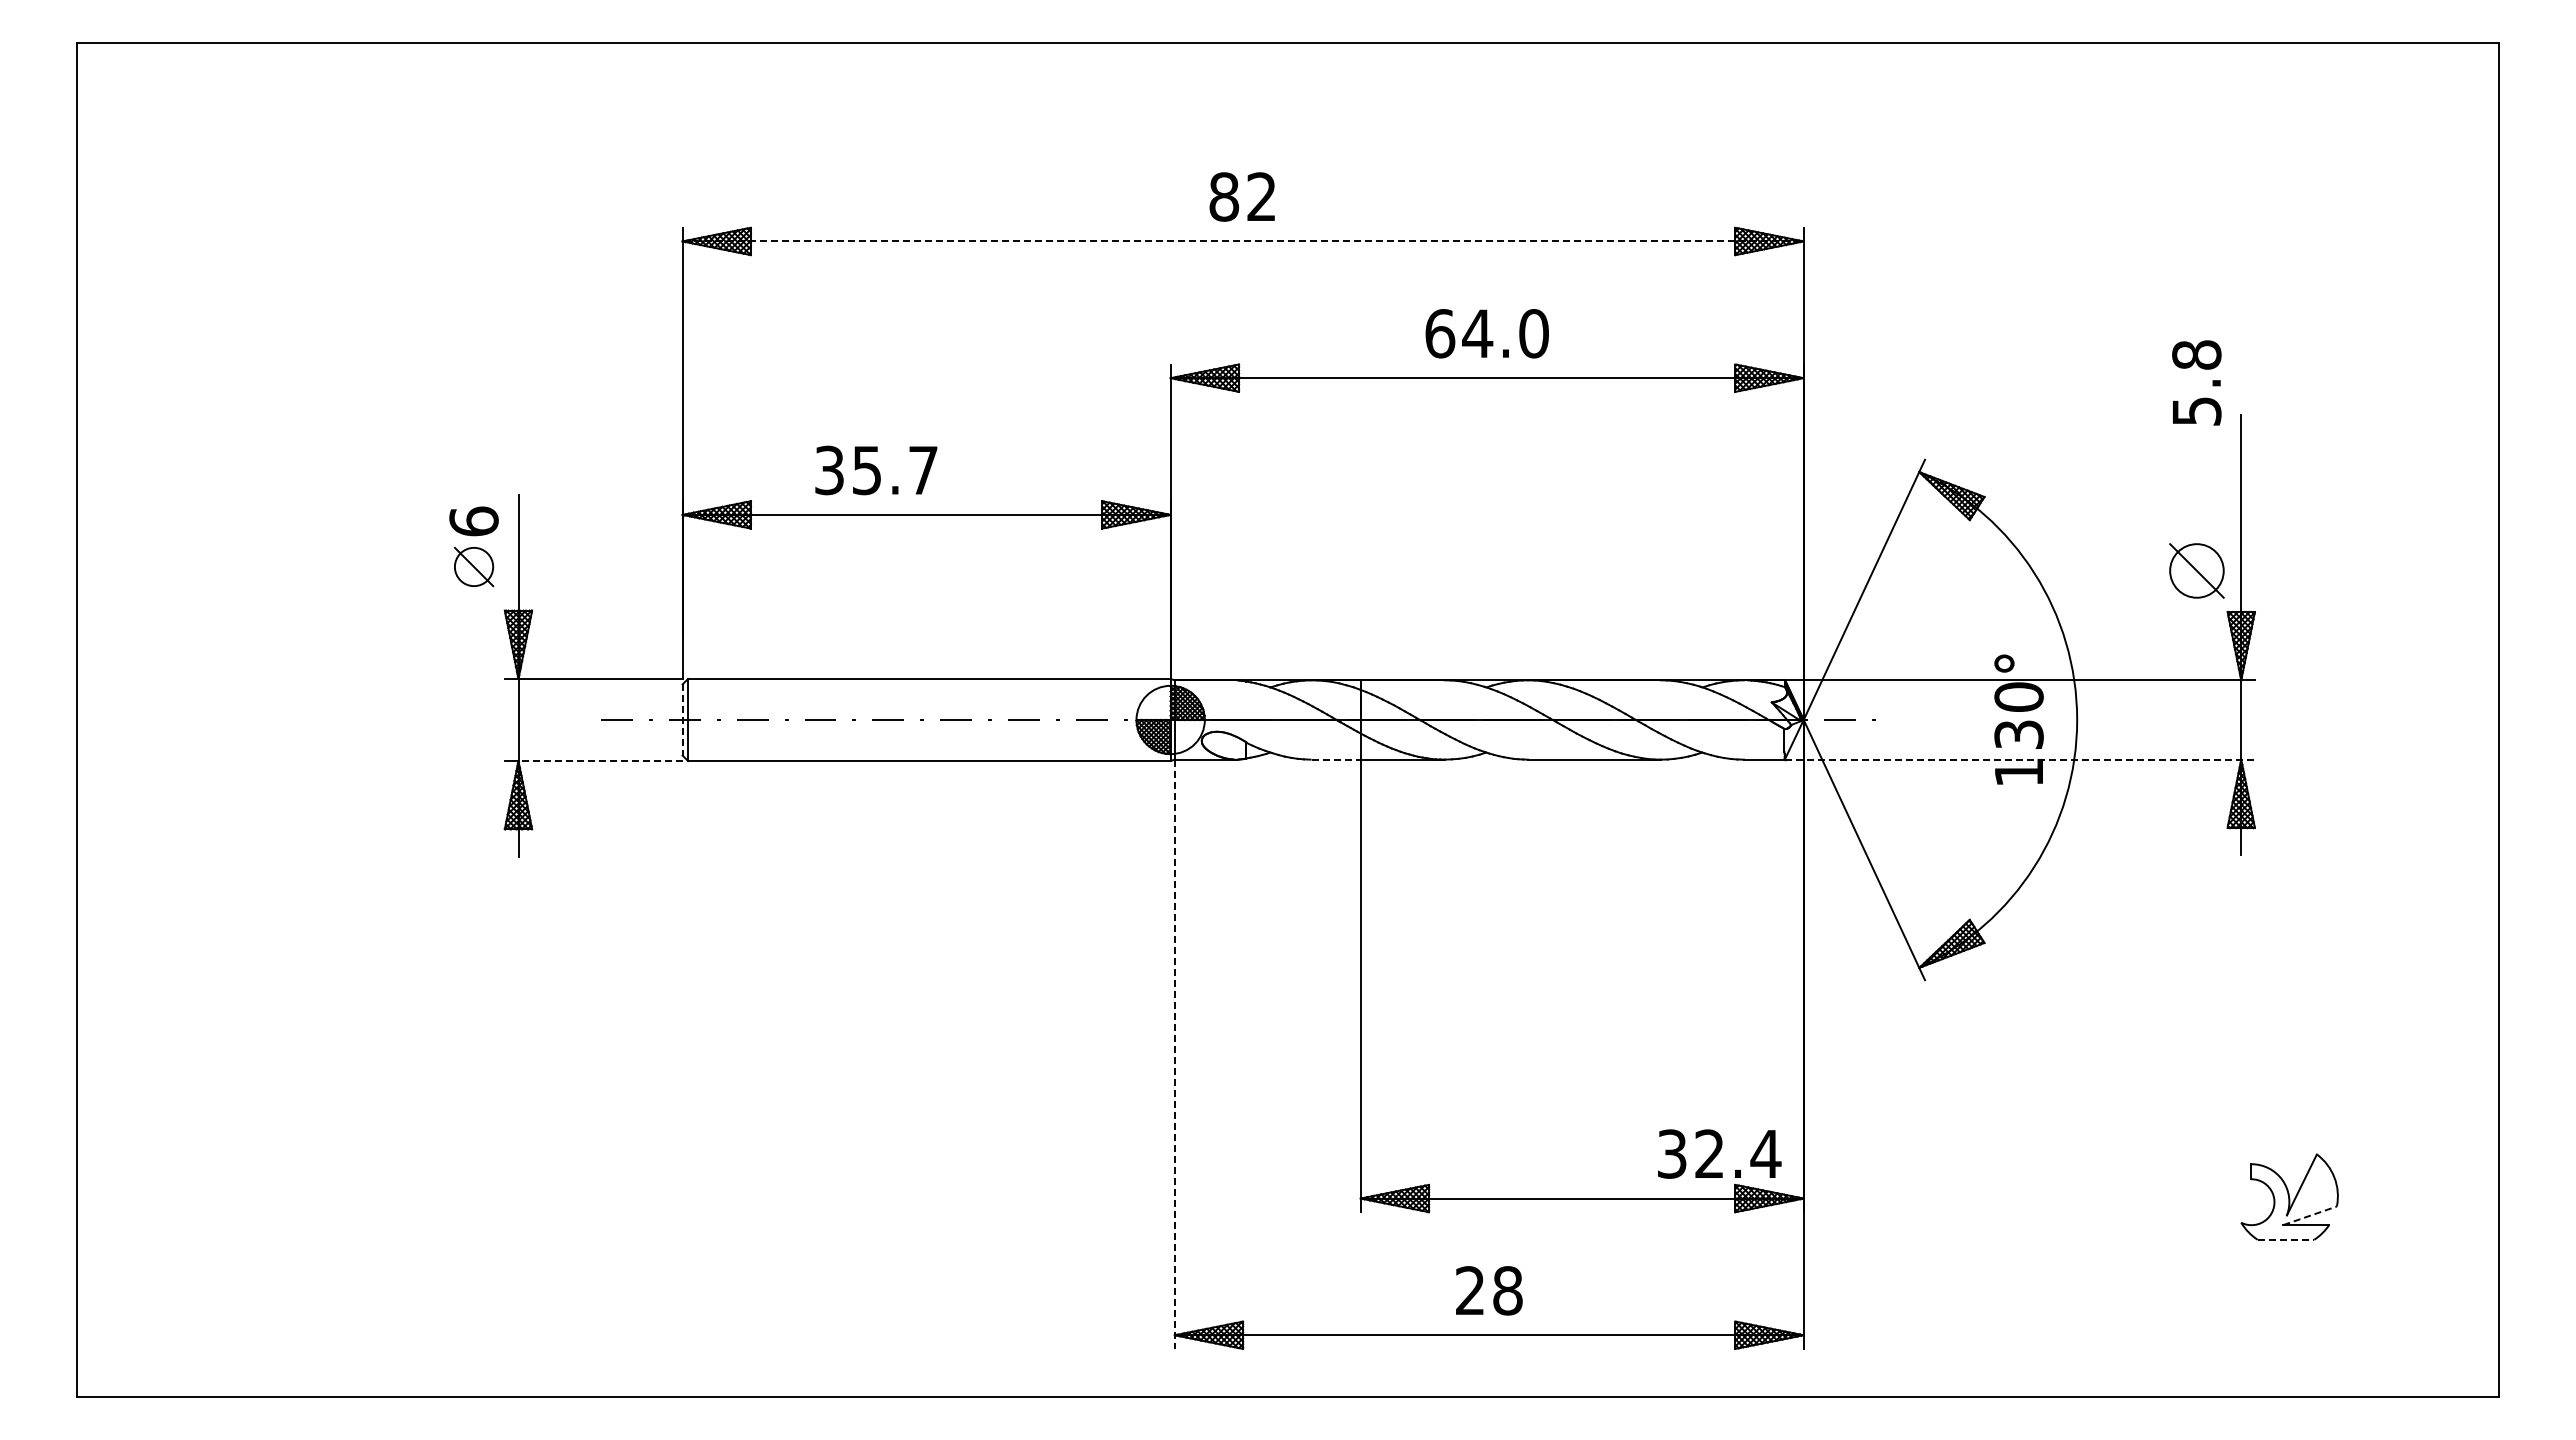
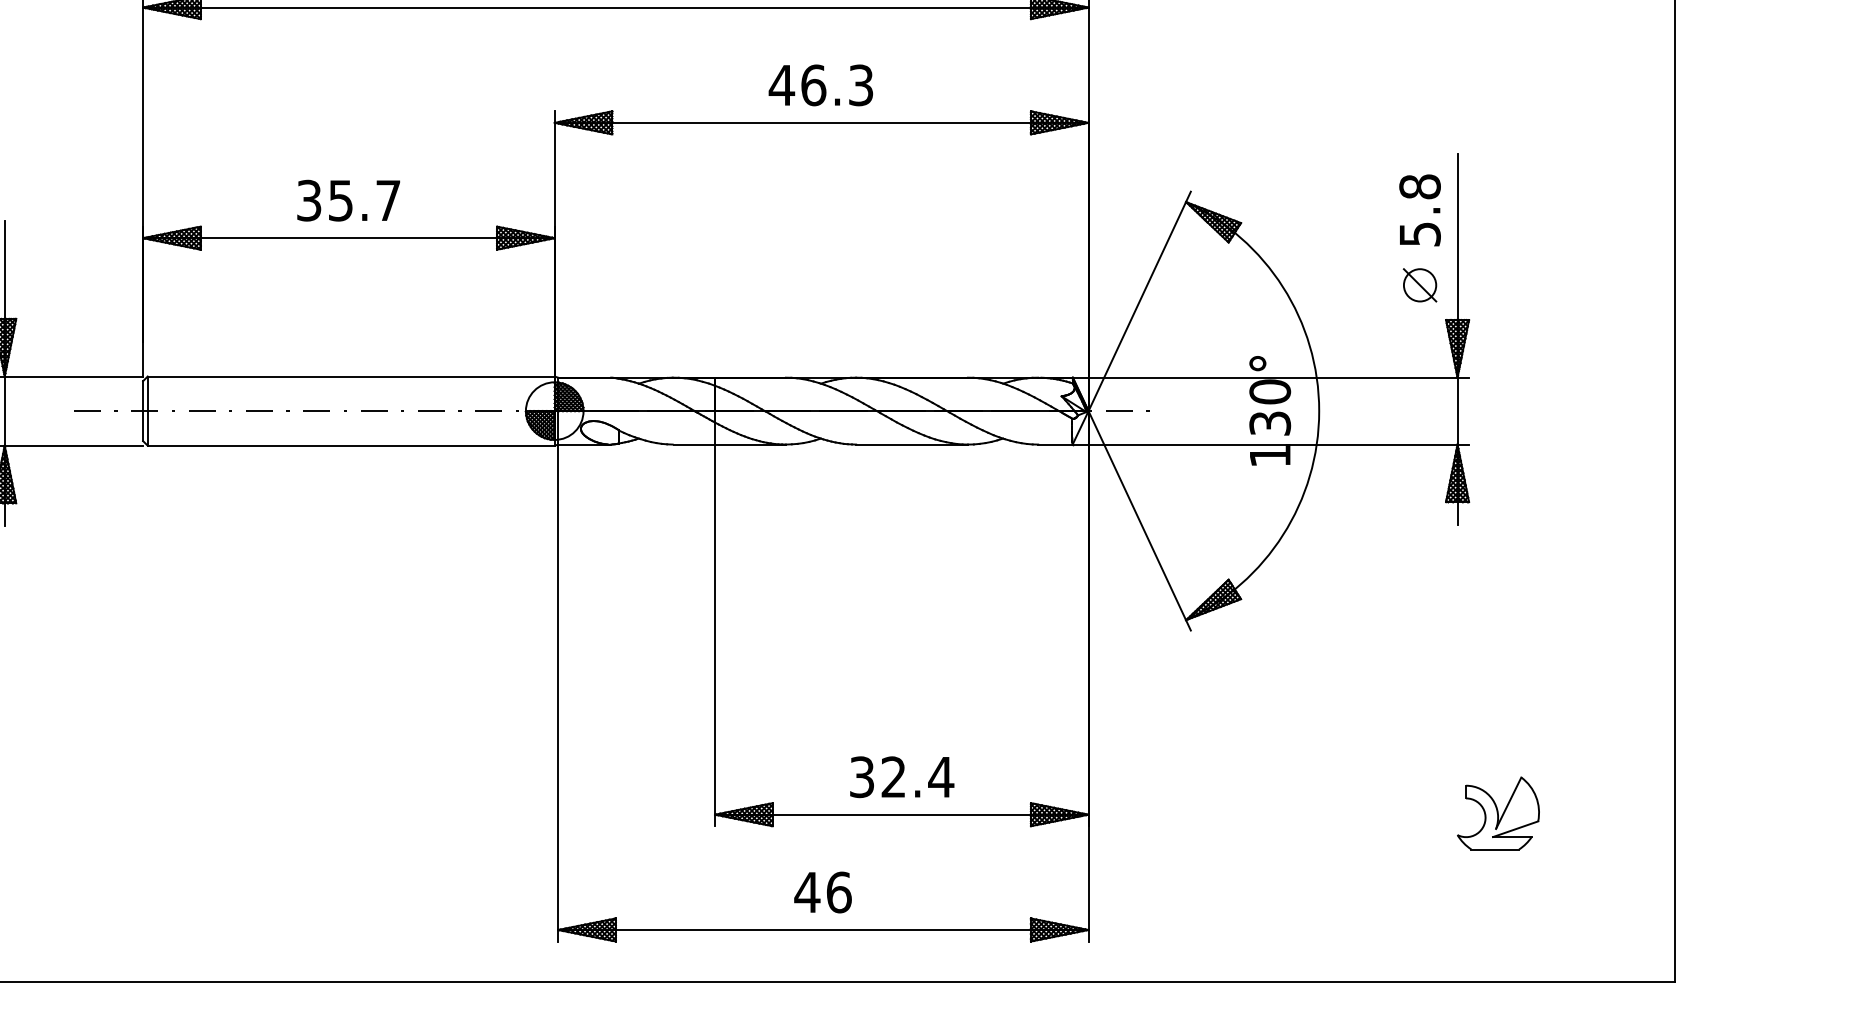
line: (1243, 241) -> (616, 7), dashed -> solid
text: (1486, 333) -> (821, 85), 64.0 -> 46.3
text: (2196, 382) -> (1419, 210), moved
text: (876, 470) -> (348, 200), moved
part: (2196, 570) -> (1419, 285), size x0.71
line: (682, 720) -> (143, 411), dashed -> solid
line: (1336, 759) -> (694, 444), dashed -> solid
line: (2020, 759) -> (1271, 444), dashed -> solid
line: (600, 761) -> (73, 446), dashed -> solid
line: (1174, 1054) -> (557, 693), dashed -> solid
text: (1719, 1153) -> (902, 776), moved
line: (2310, 1215) -> (1515, 828), dashed -> solid
line: (2286, 1239) -> (1495, 849), dashed -> solid
text: (1488, 1290) -> (822, 892), 28 -> 46

